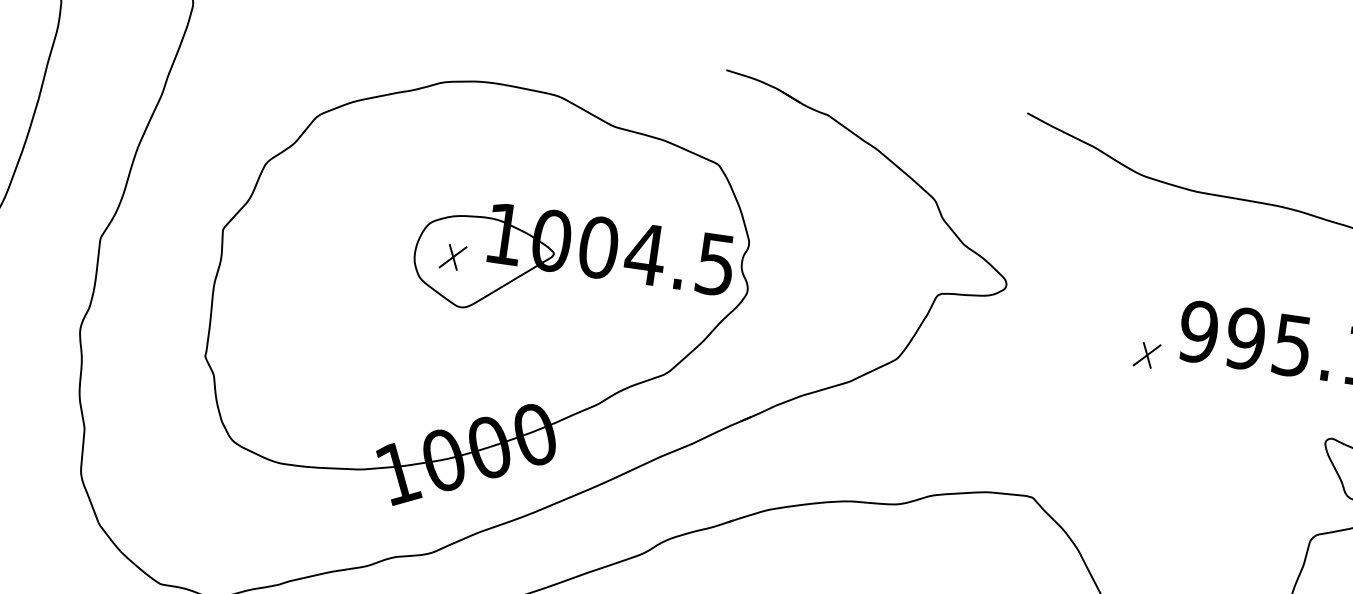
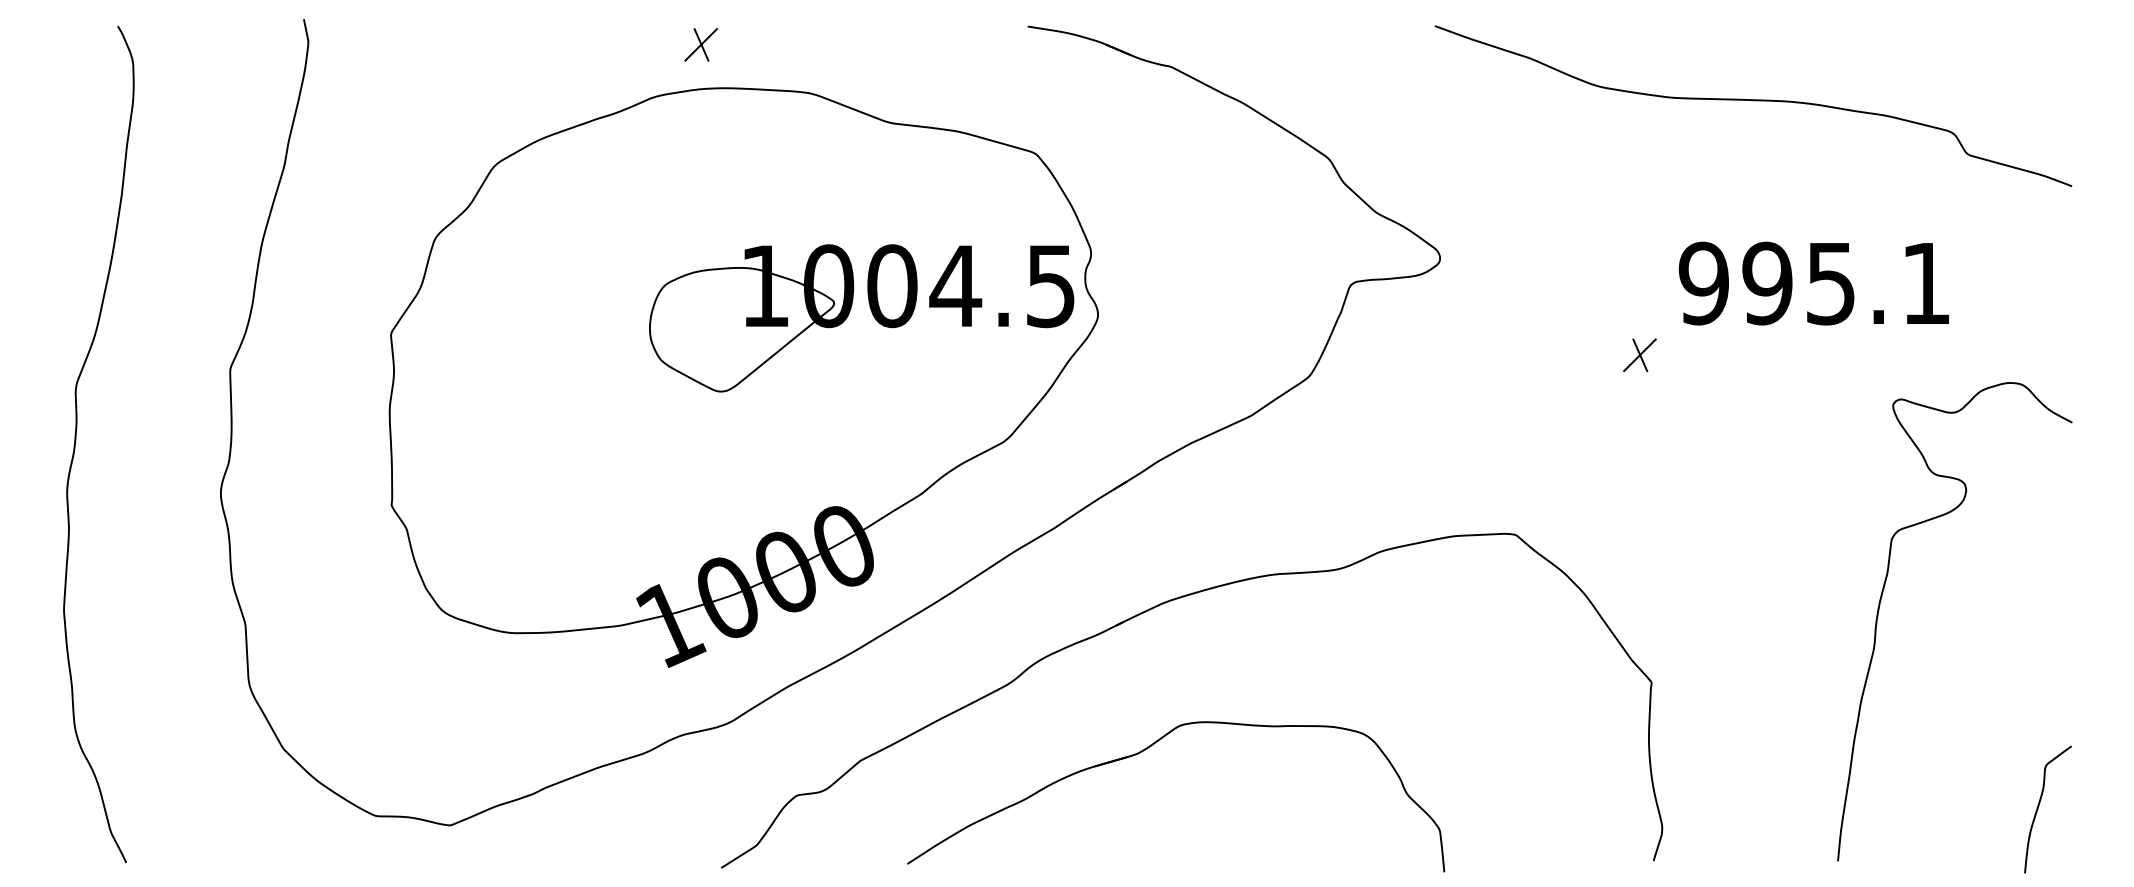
part: (452, 256) -> (700, 44), moved
part: (1146, 355) -> (1639, 355), moved

